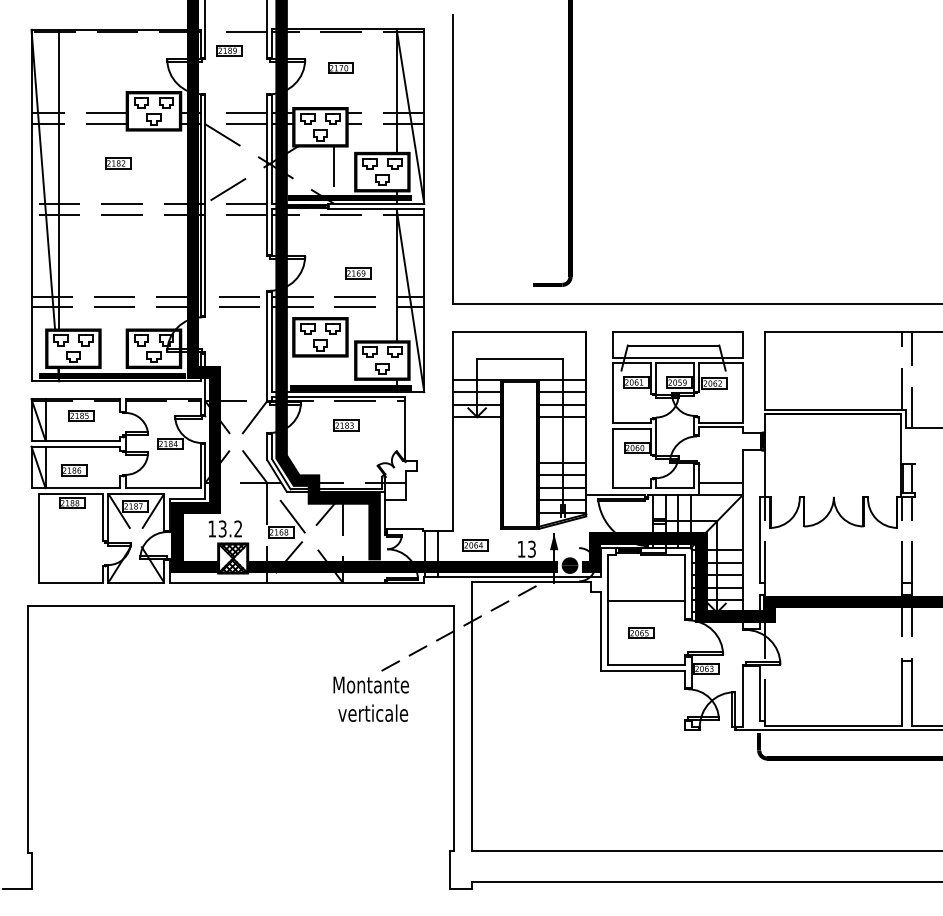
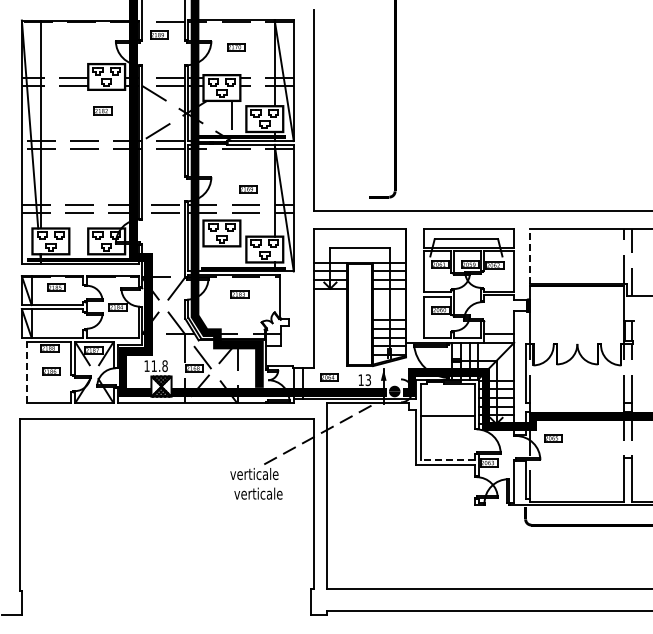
part: (117, 162) -> (102, 110), moved
line: (764, 369) -> (529, 255), solid -> dashed
part: (74, 470) -> (51, 371), moved
text: (230, 529) -> (159, 366), 13.2 -> 11.8
line: (38, 538) -> (26, 372), solid -> dashed
part: (641, 633) -> (553, 438), moved
line: (646, 665) -> (447, 460), solid -> dashed
text: (370, 685) -> (256, 474), Montante -> verticale

